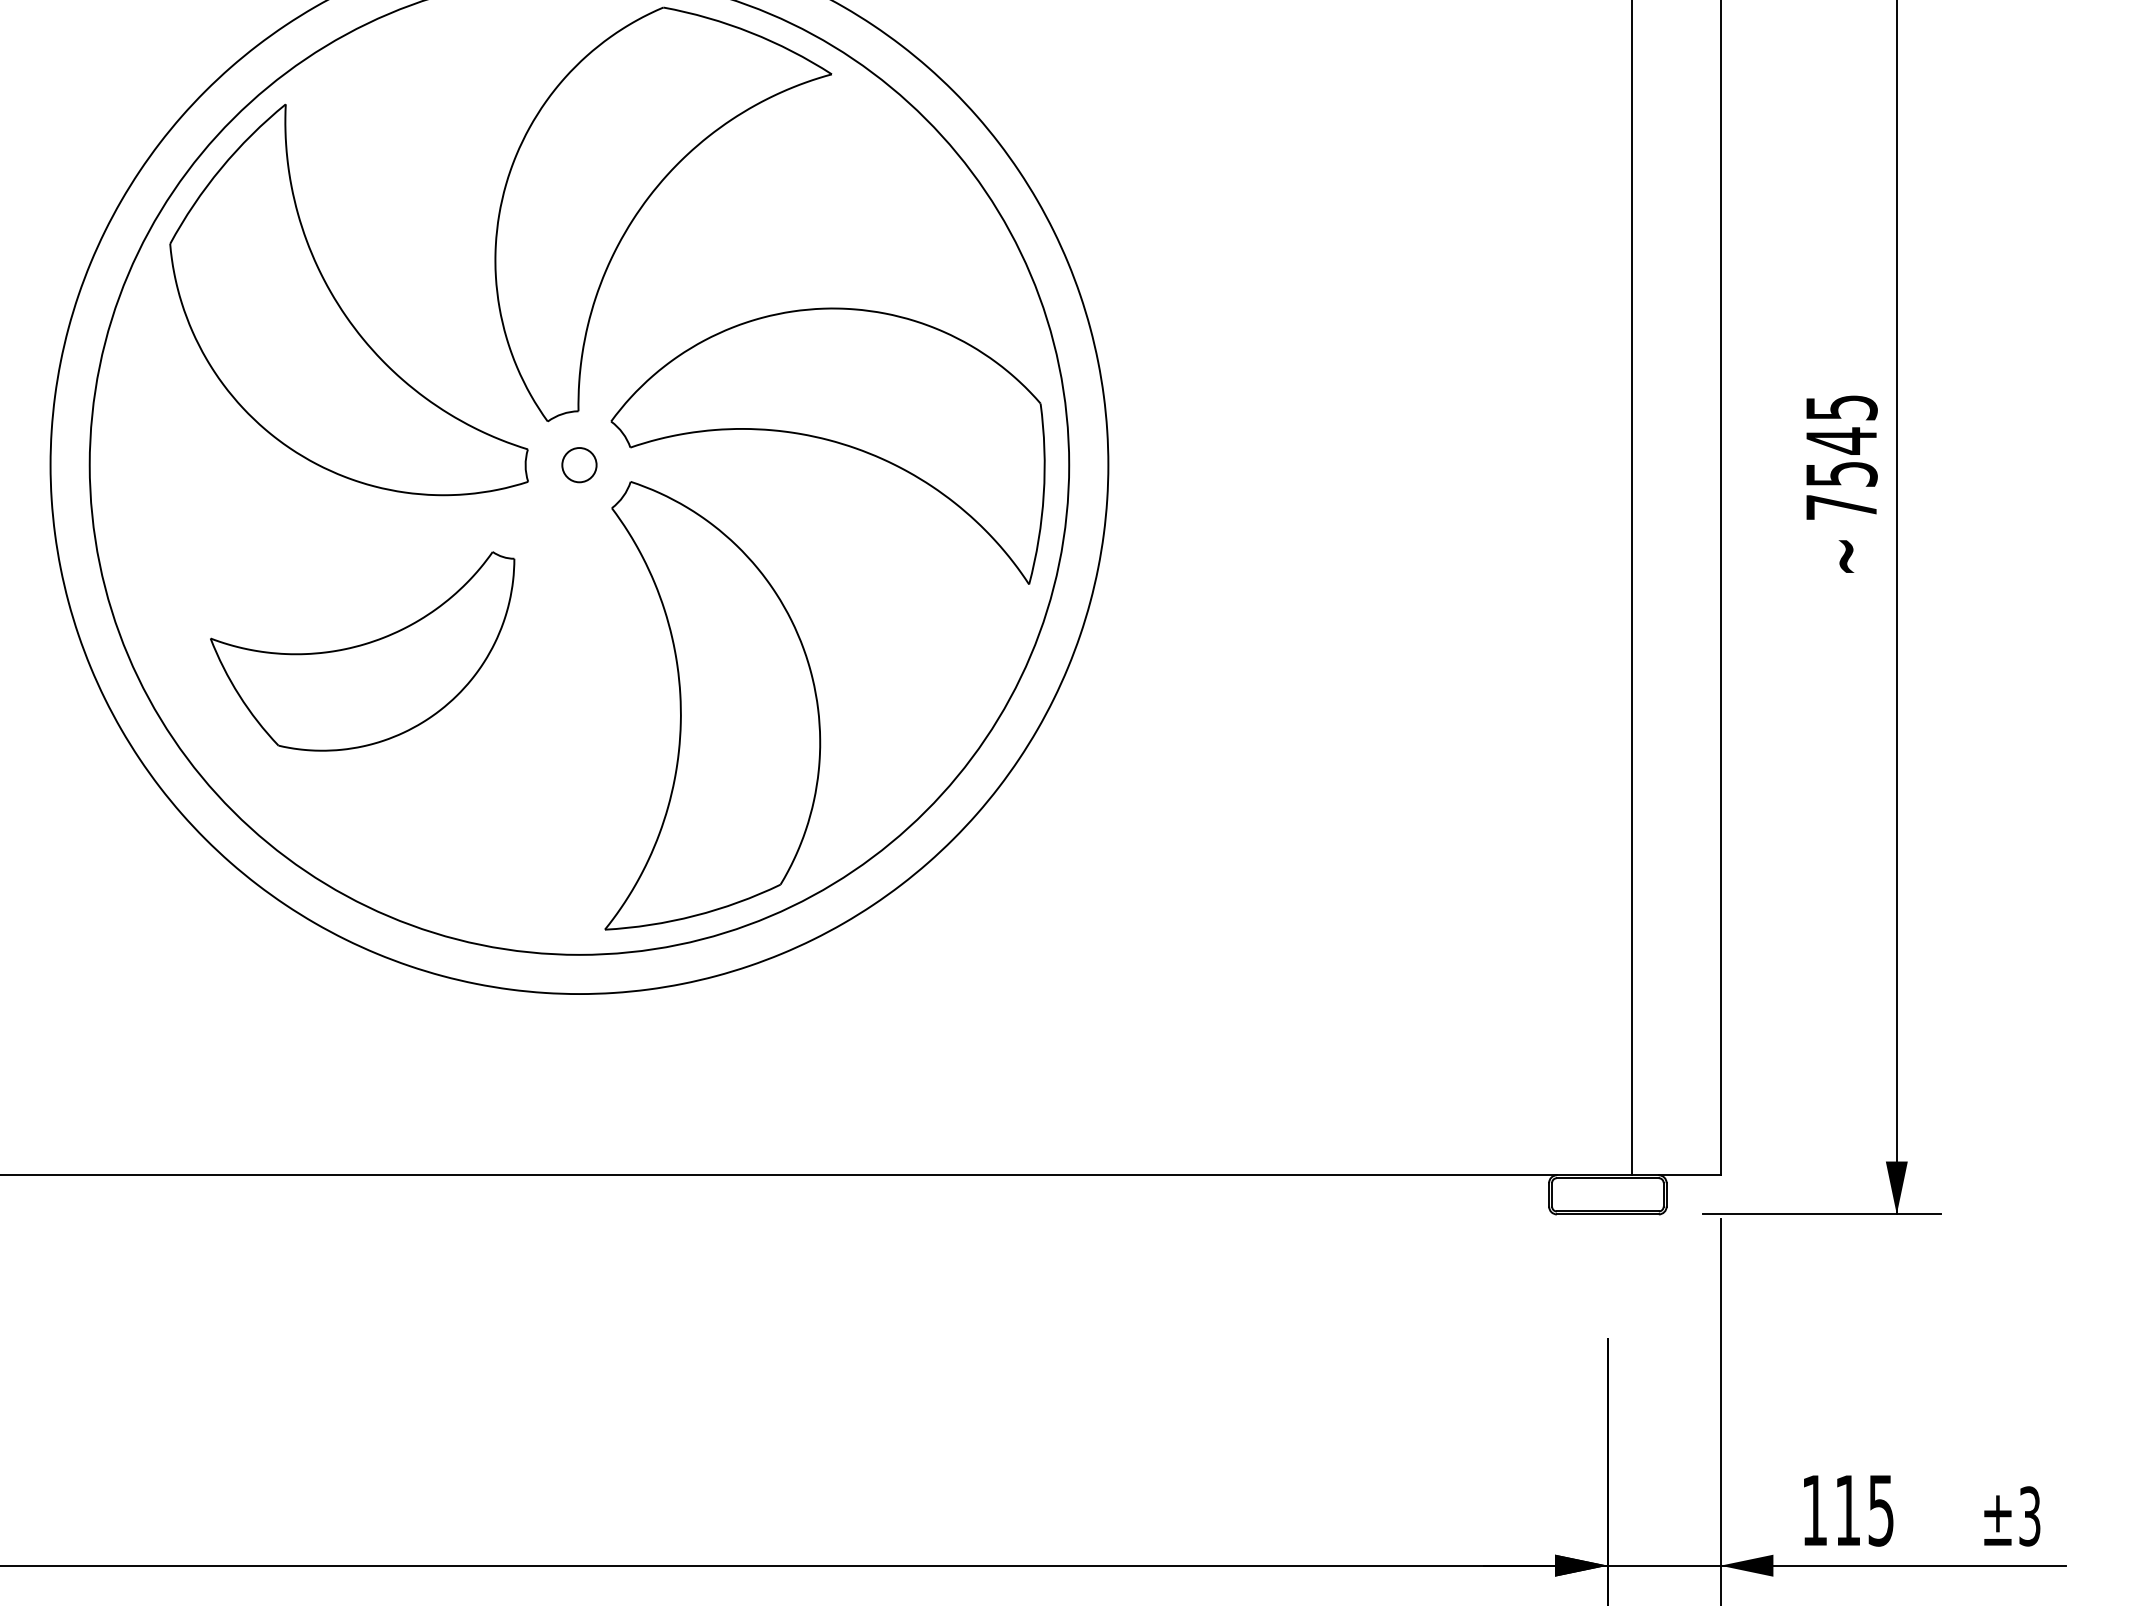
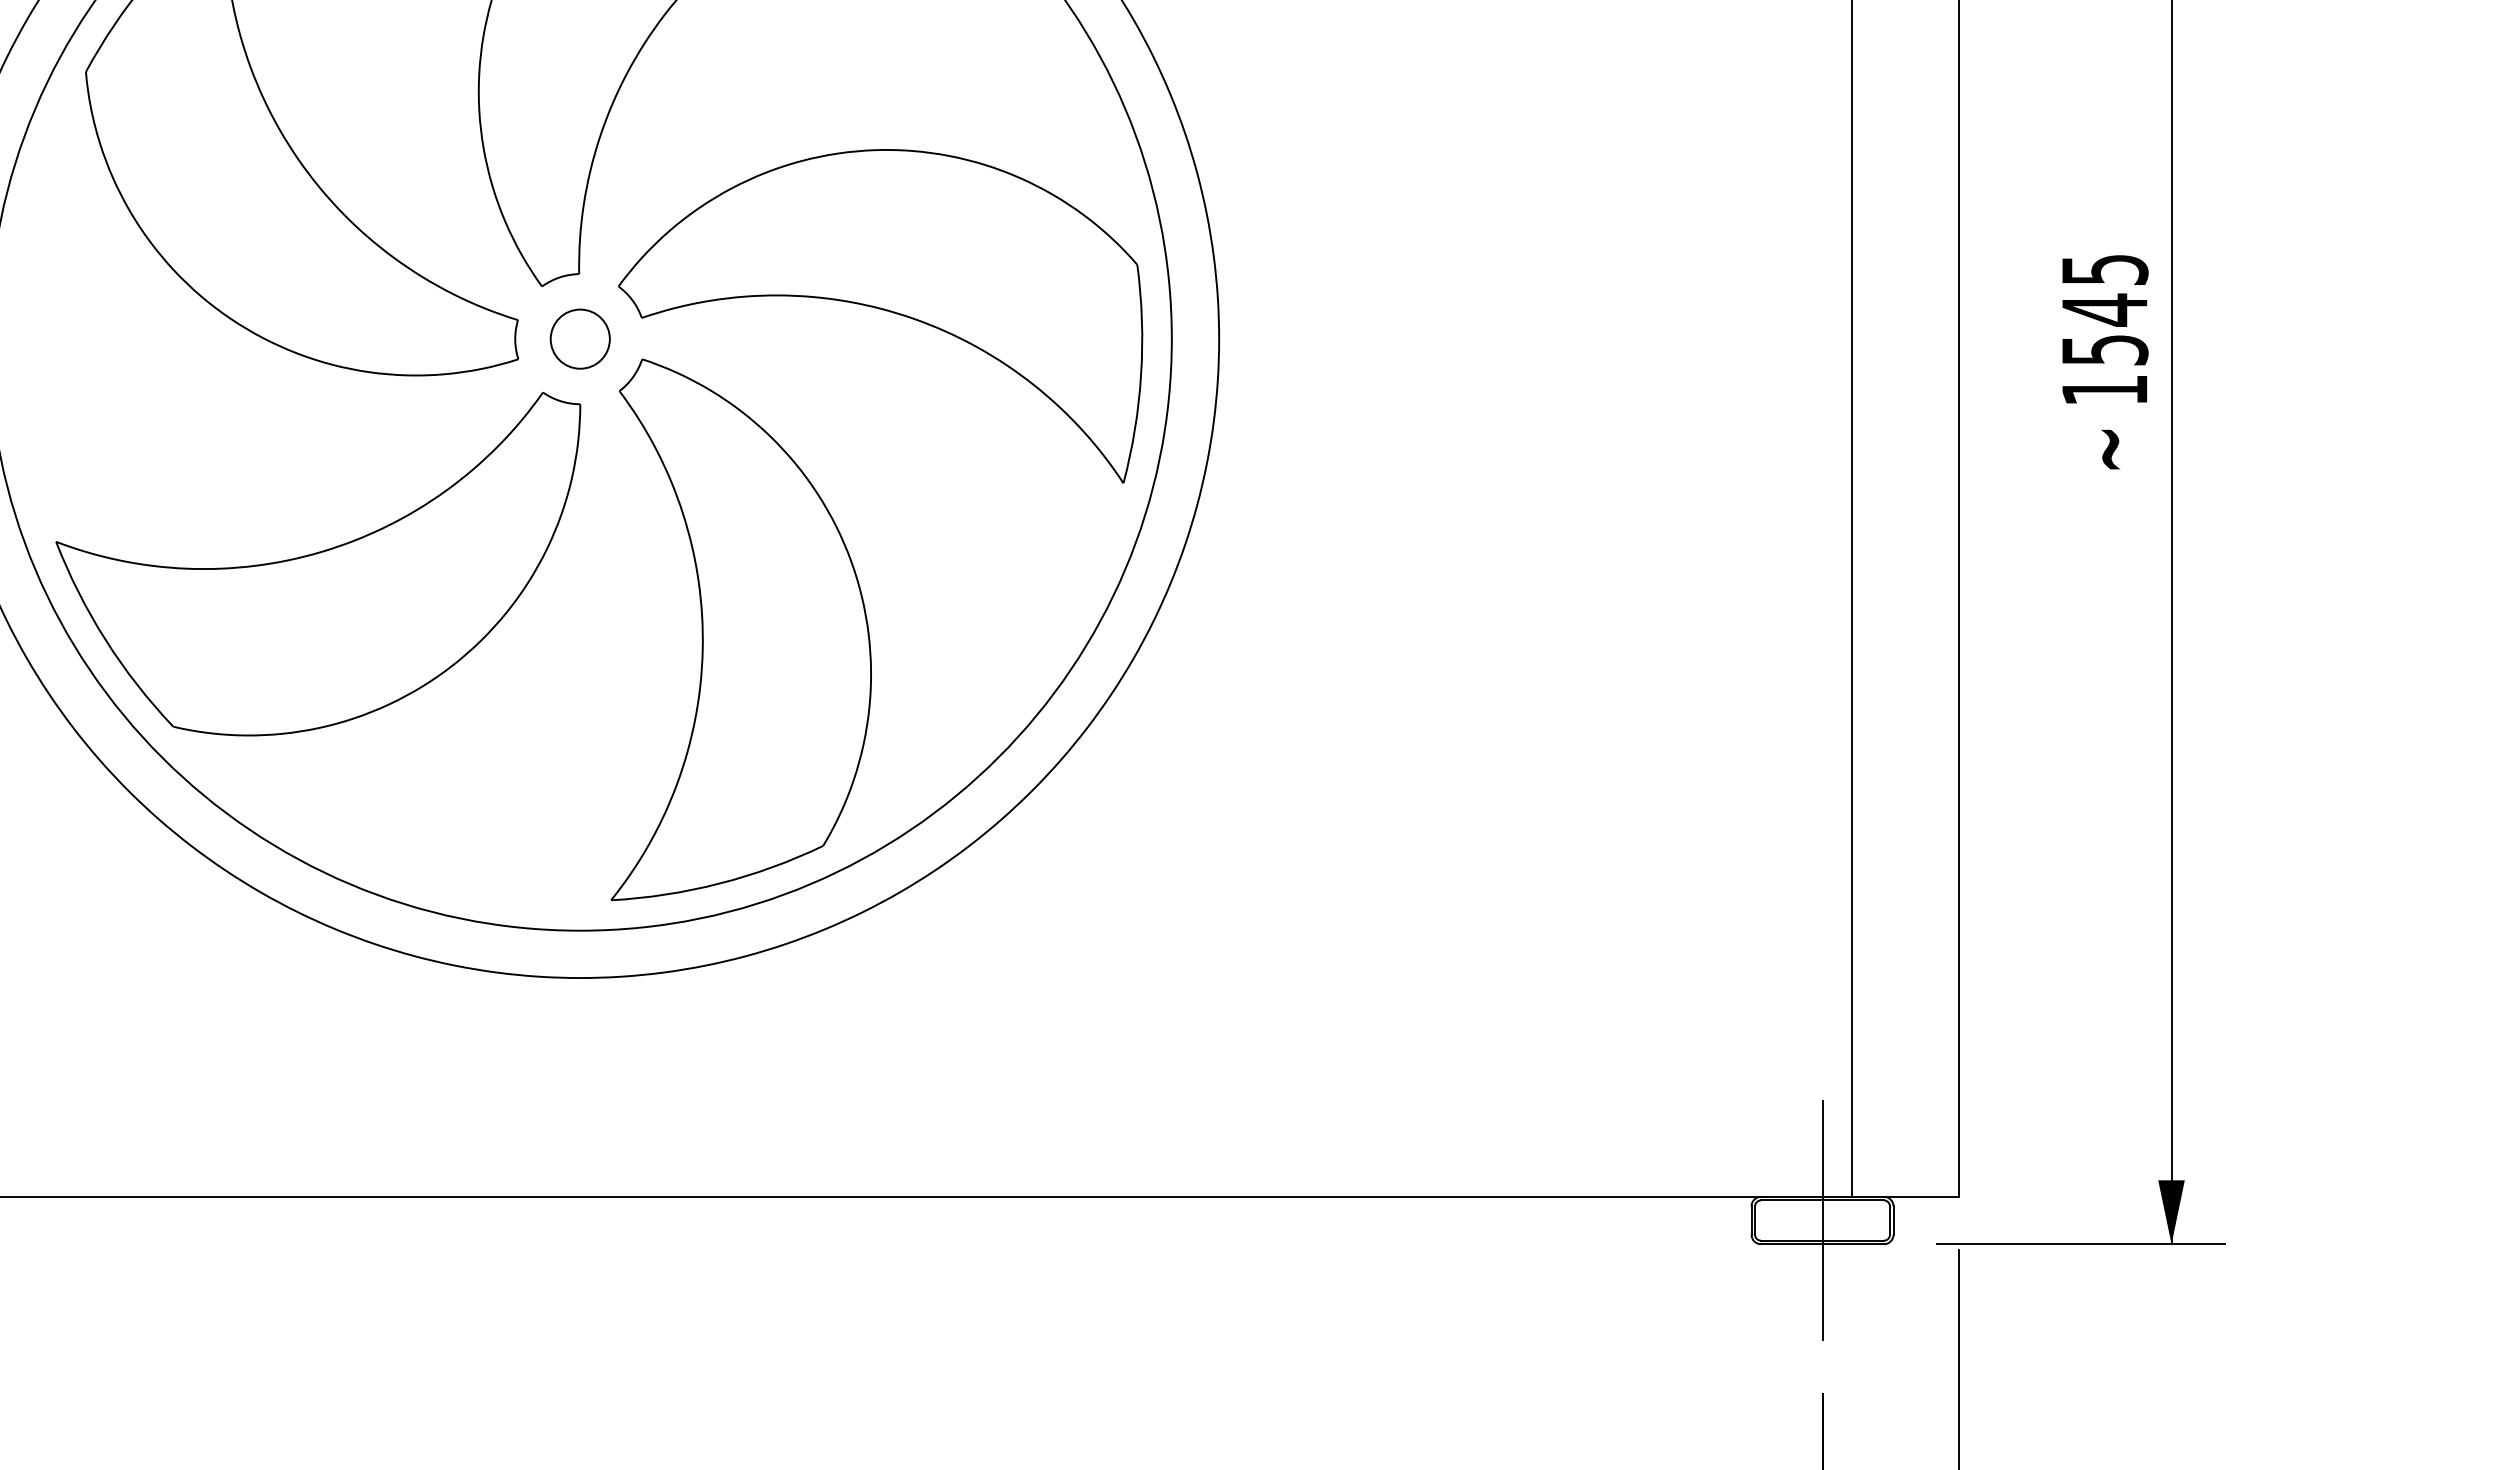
circle: (578, 464) -> (579, 338), size x1.43
text: (1841, 507) -> (2104, 390), 7545 -> 1545
part: (362, 651) -> (318, 564), size x1.43
line: (1607, 1194) -> (1822, 1220), added

